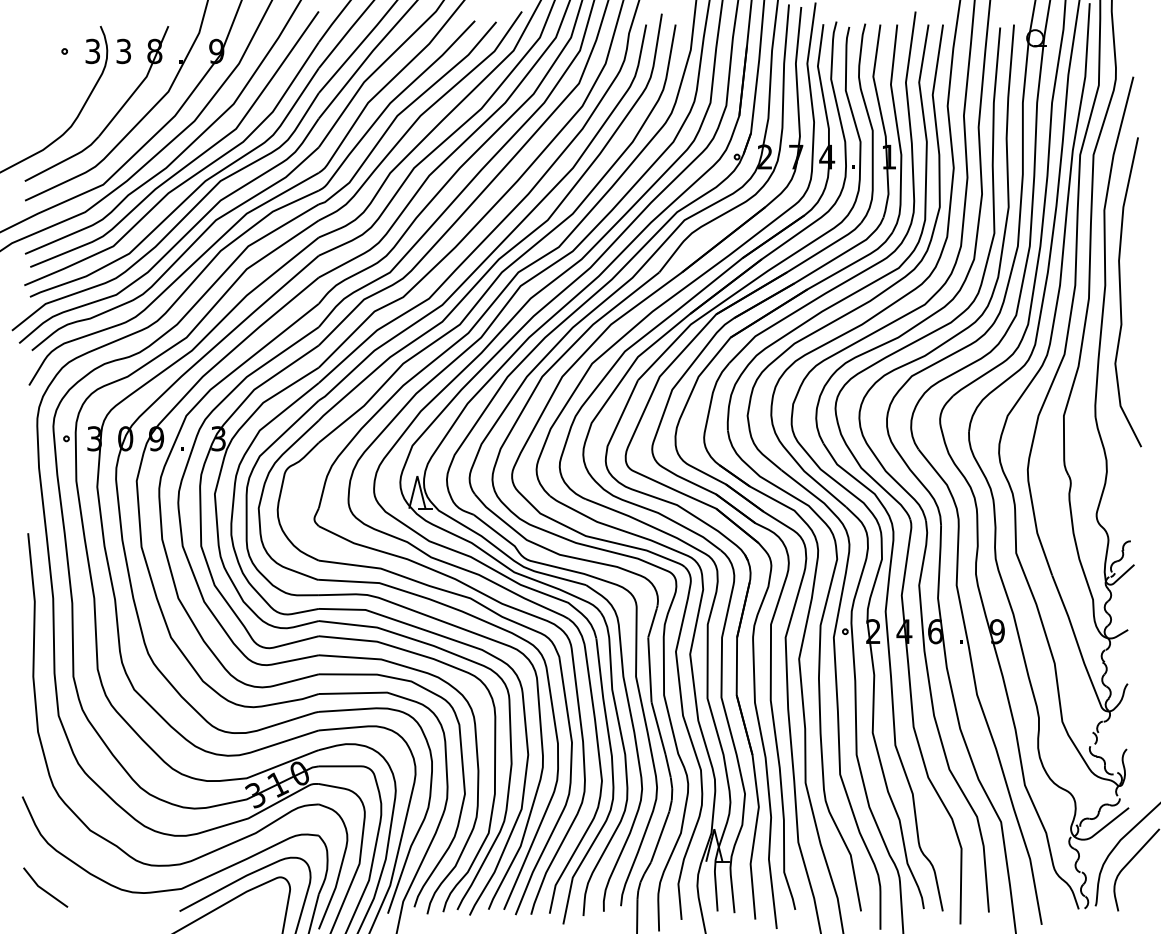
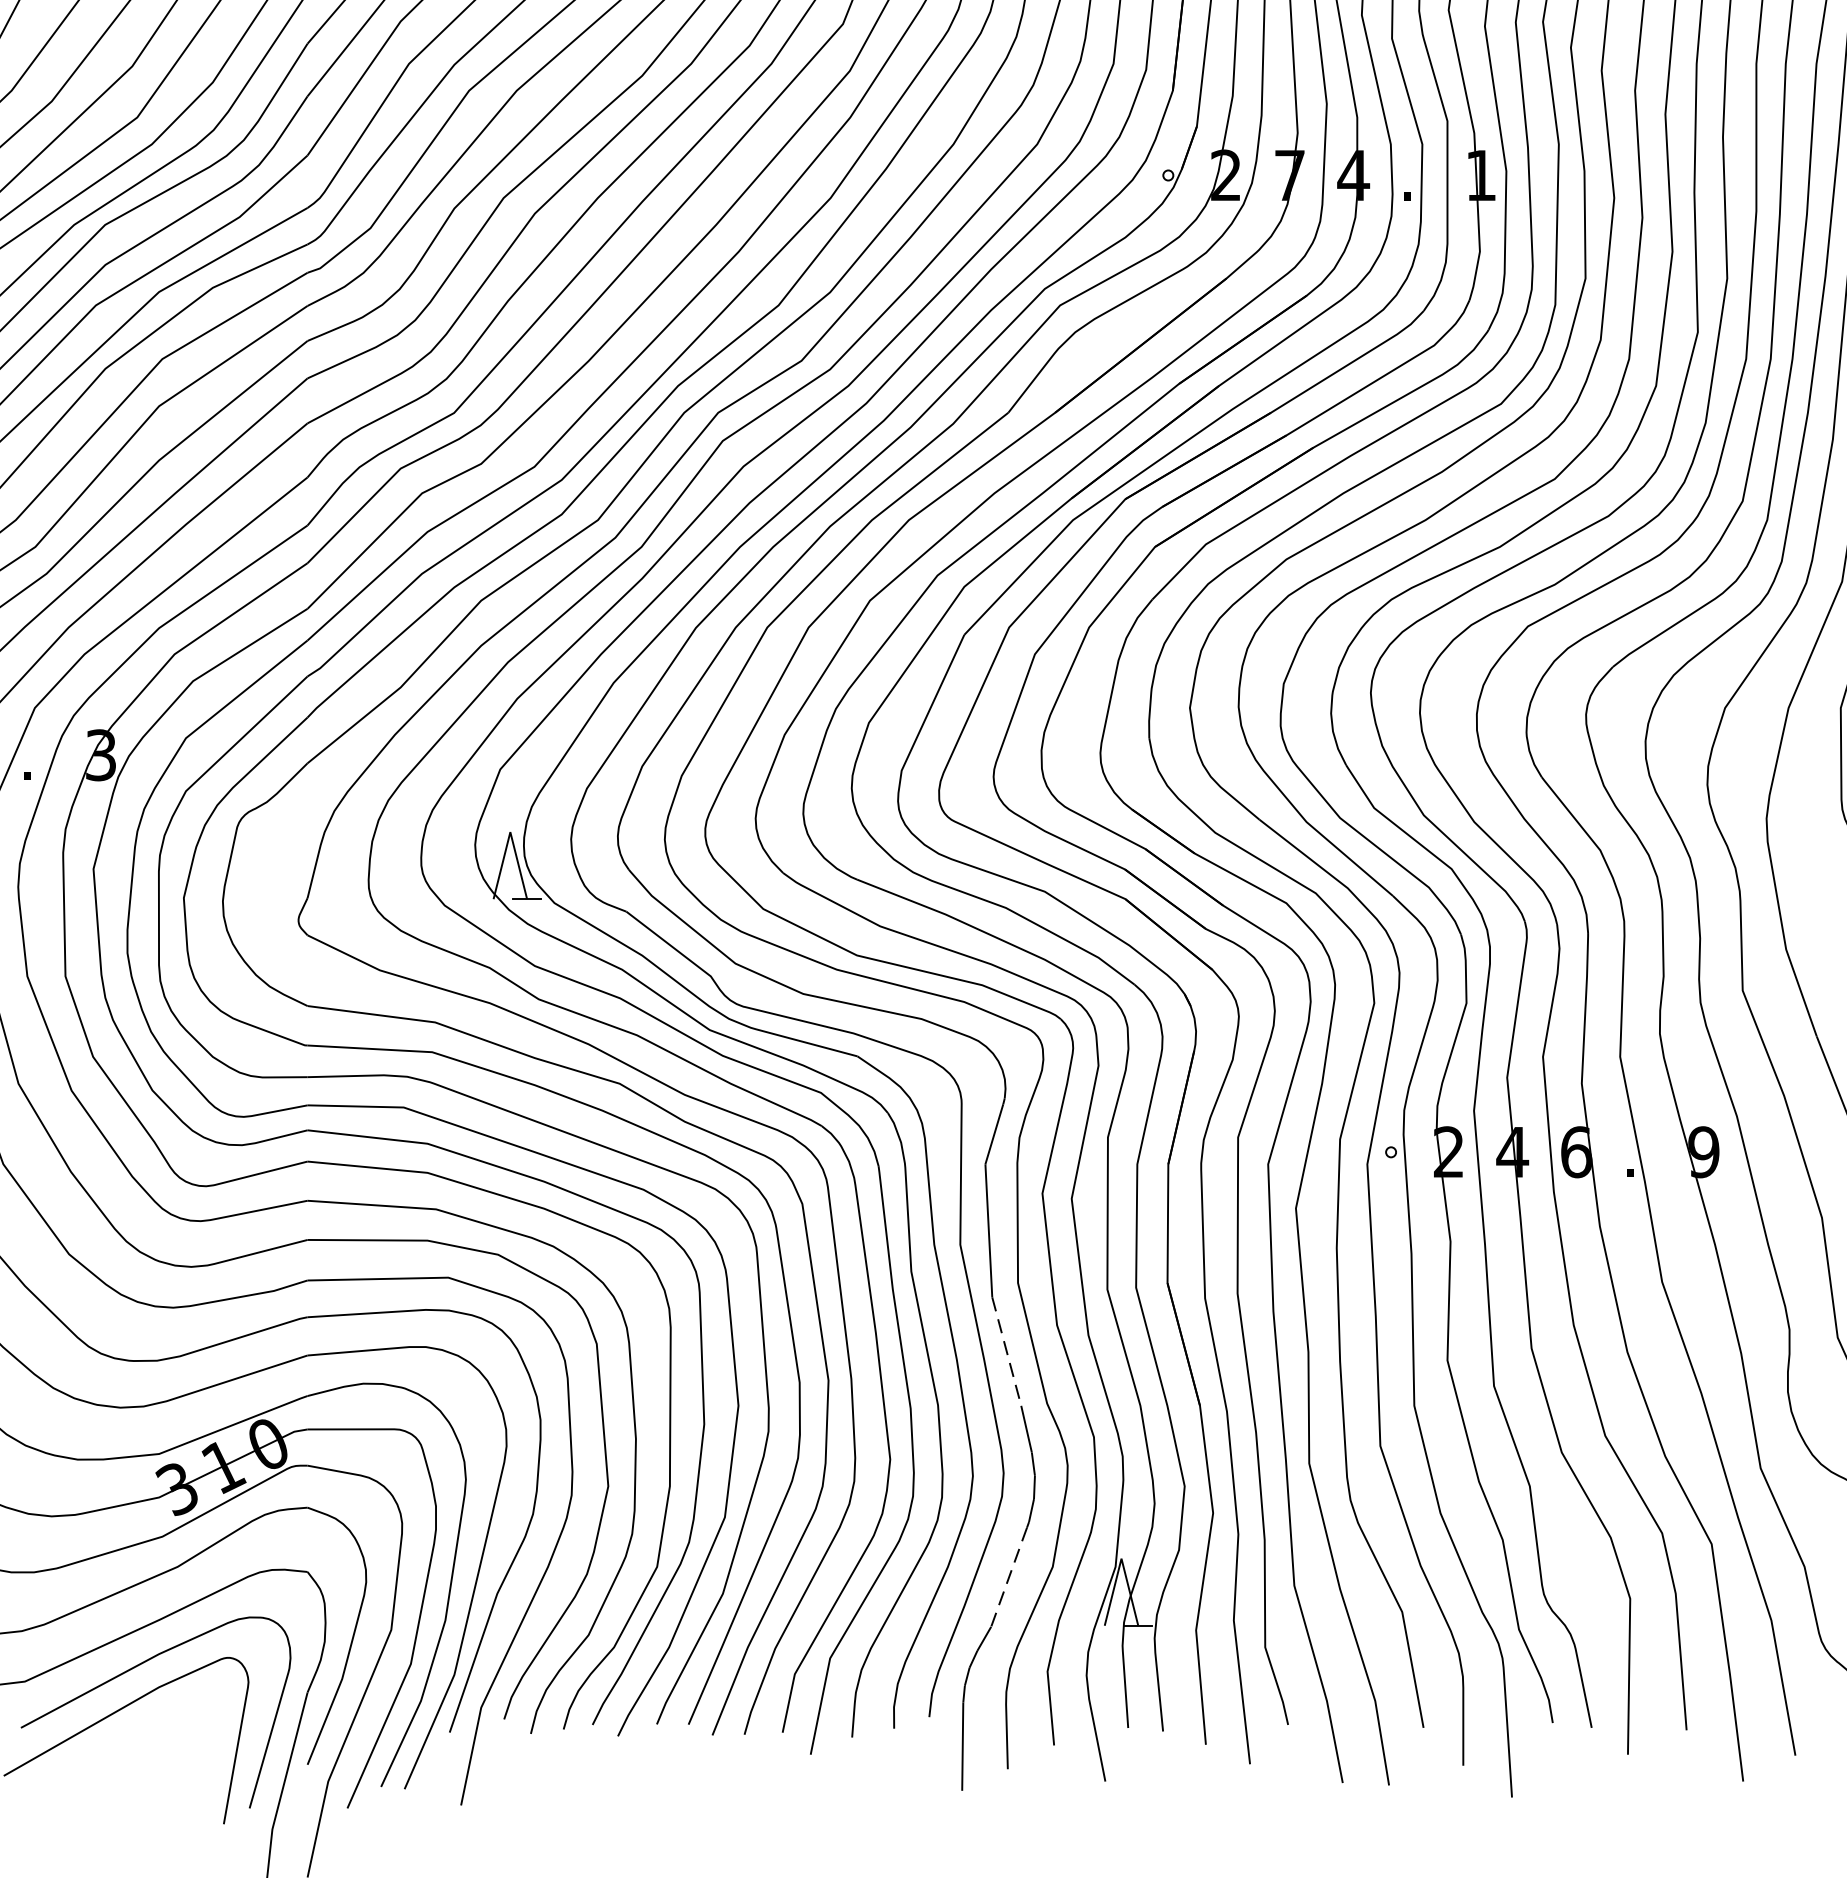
line: (658, 729) -> (1006, 1353), solid -> dashed
line: (659, 838) -> (1008, 1577), solid -> dashed

